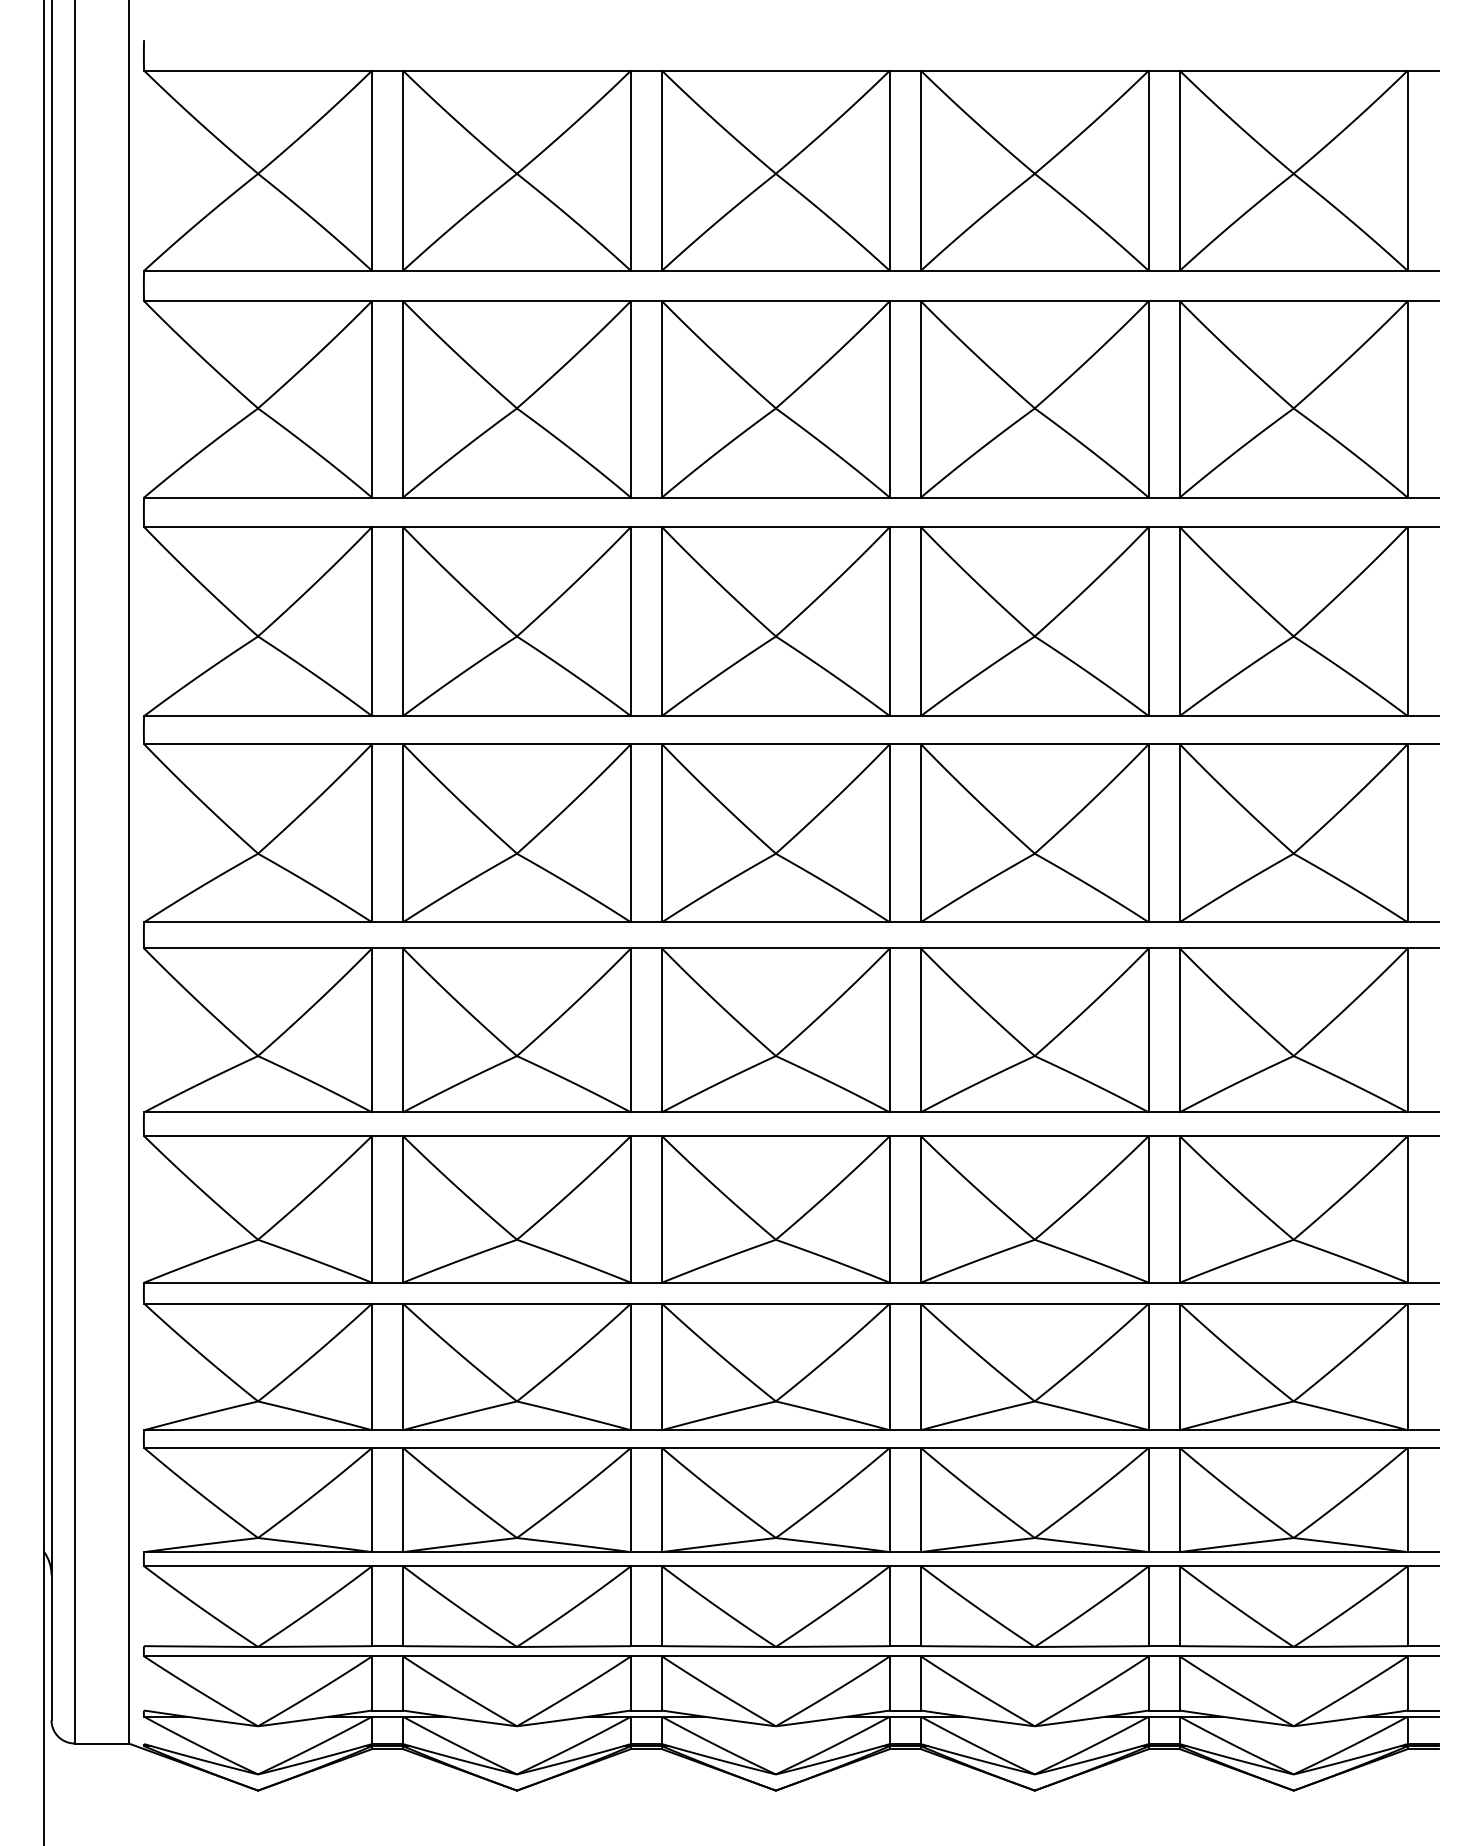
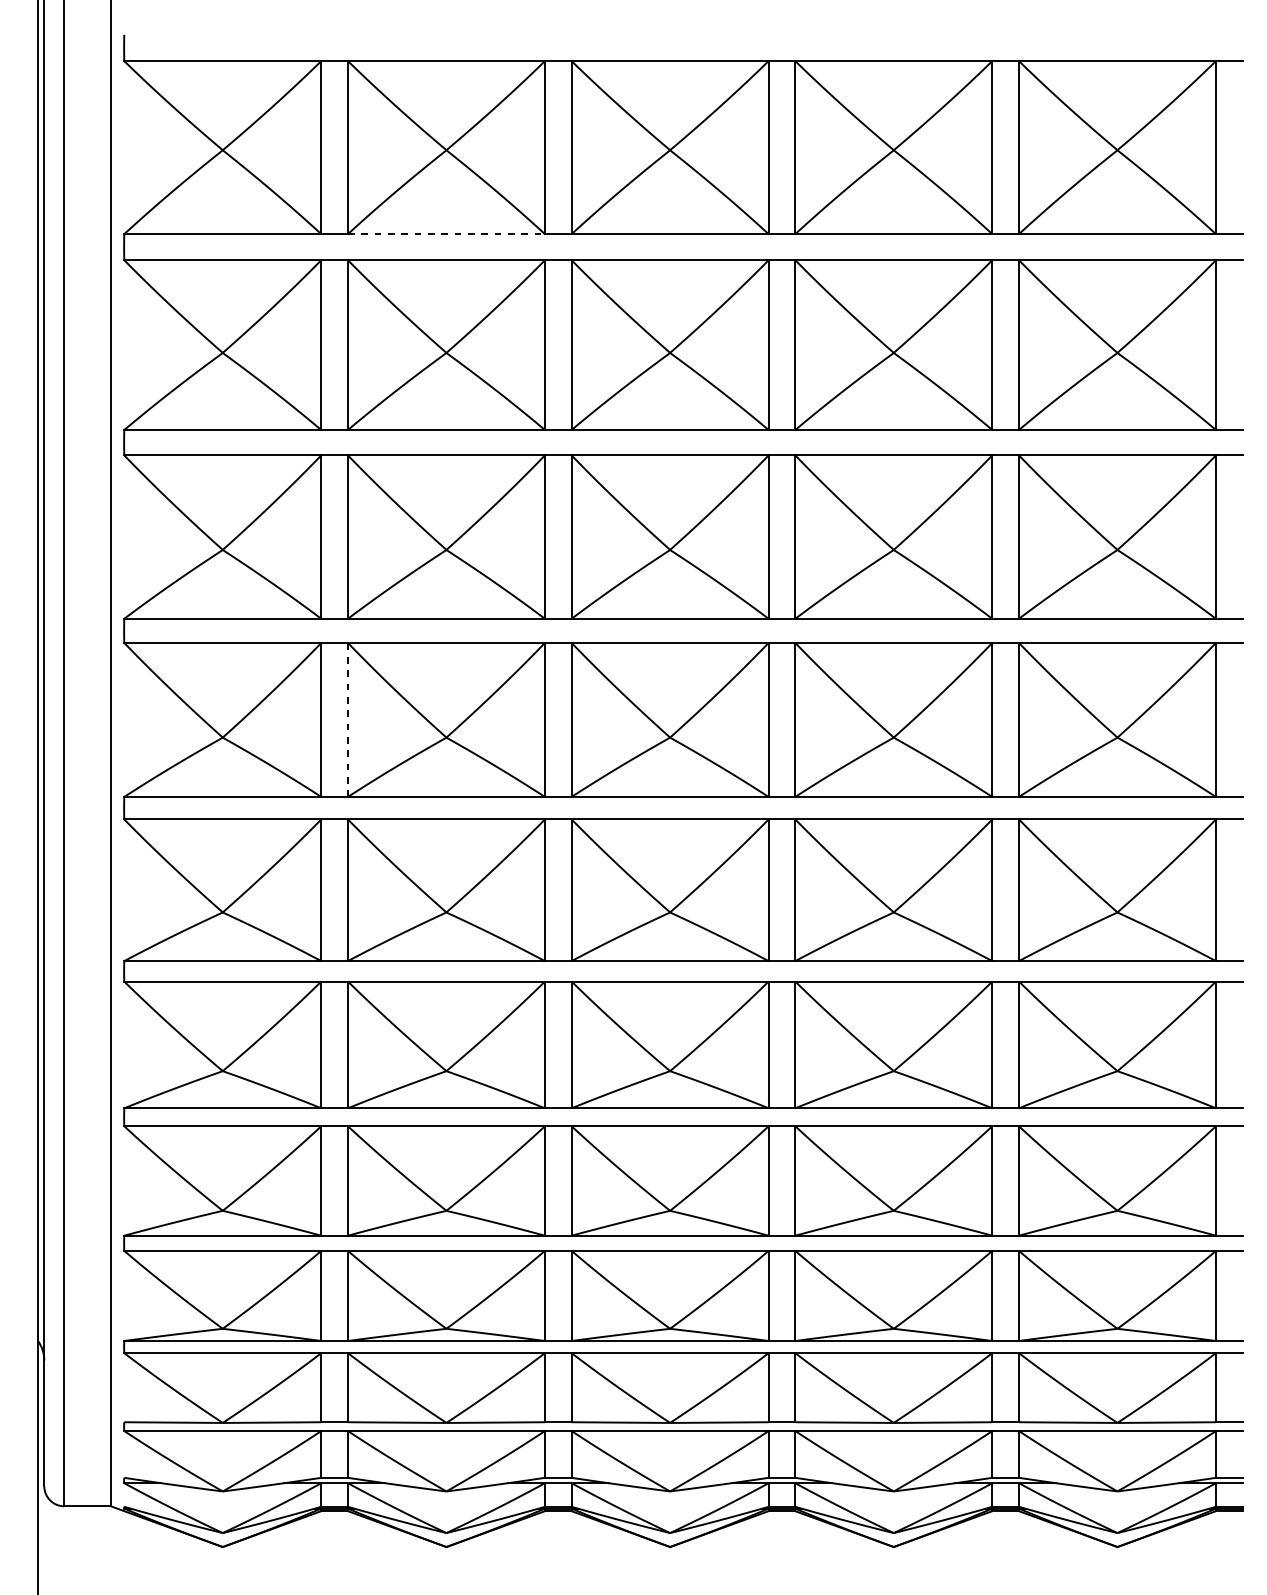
line: (517, 270) -> (446, 233), solid -> dashed
line: (402, 832) -> (347, 719), solid -> dashed

